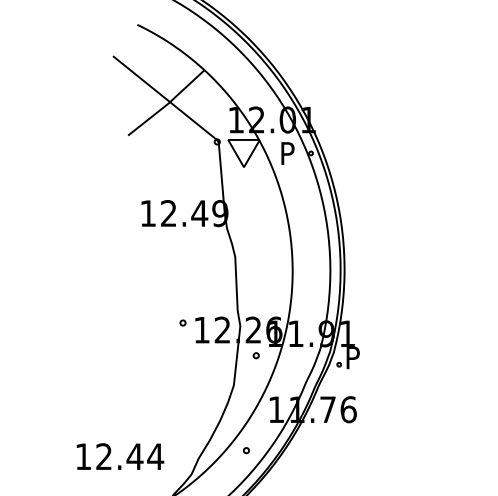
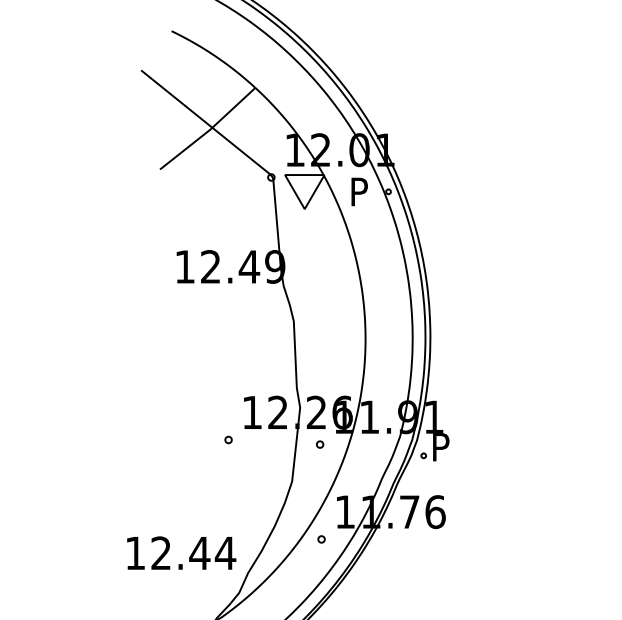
part: (182, 322) -> (227, 439), moved
part: (246, 450) -> (321, 539), moved
text: (120, 456) -> (181, 553), moved

